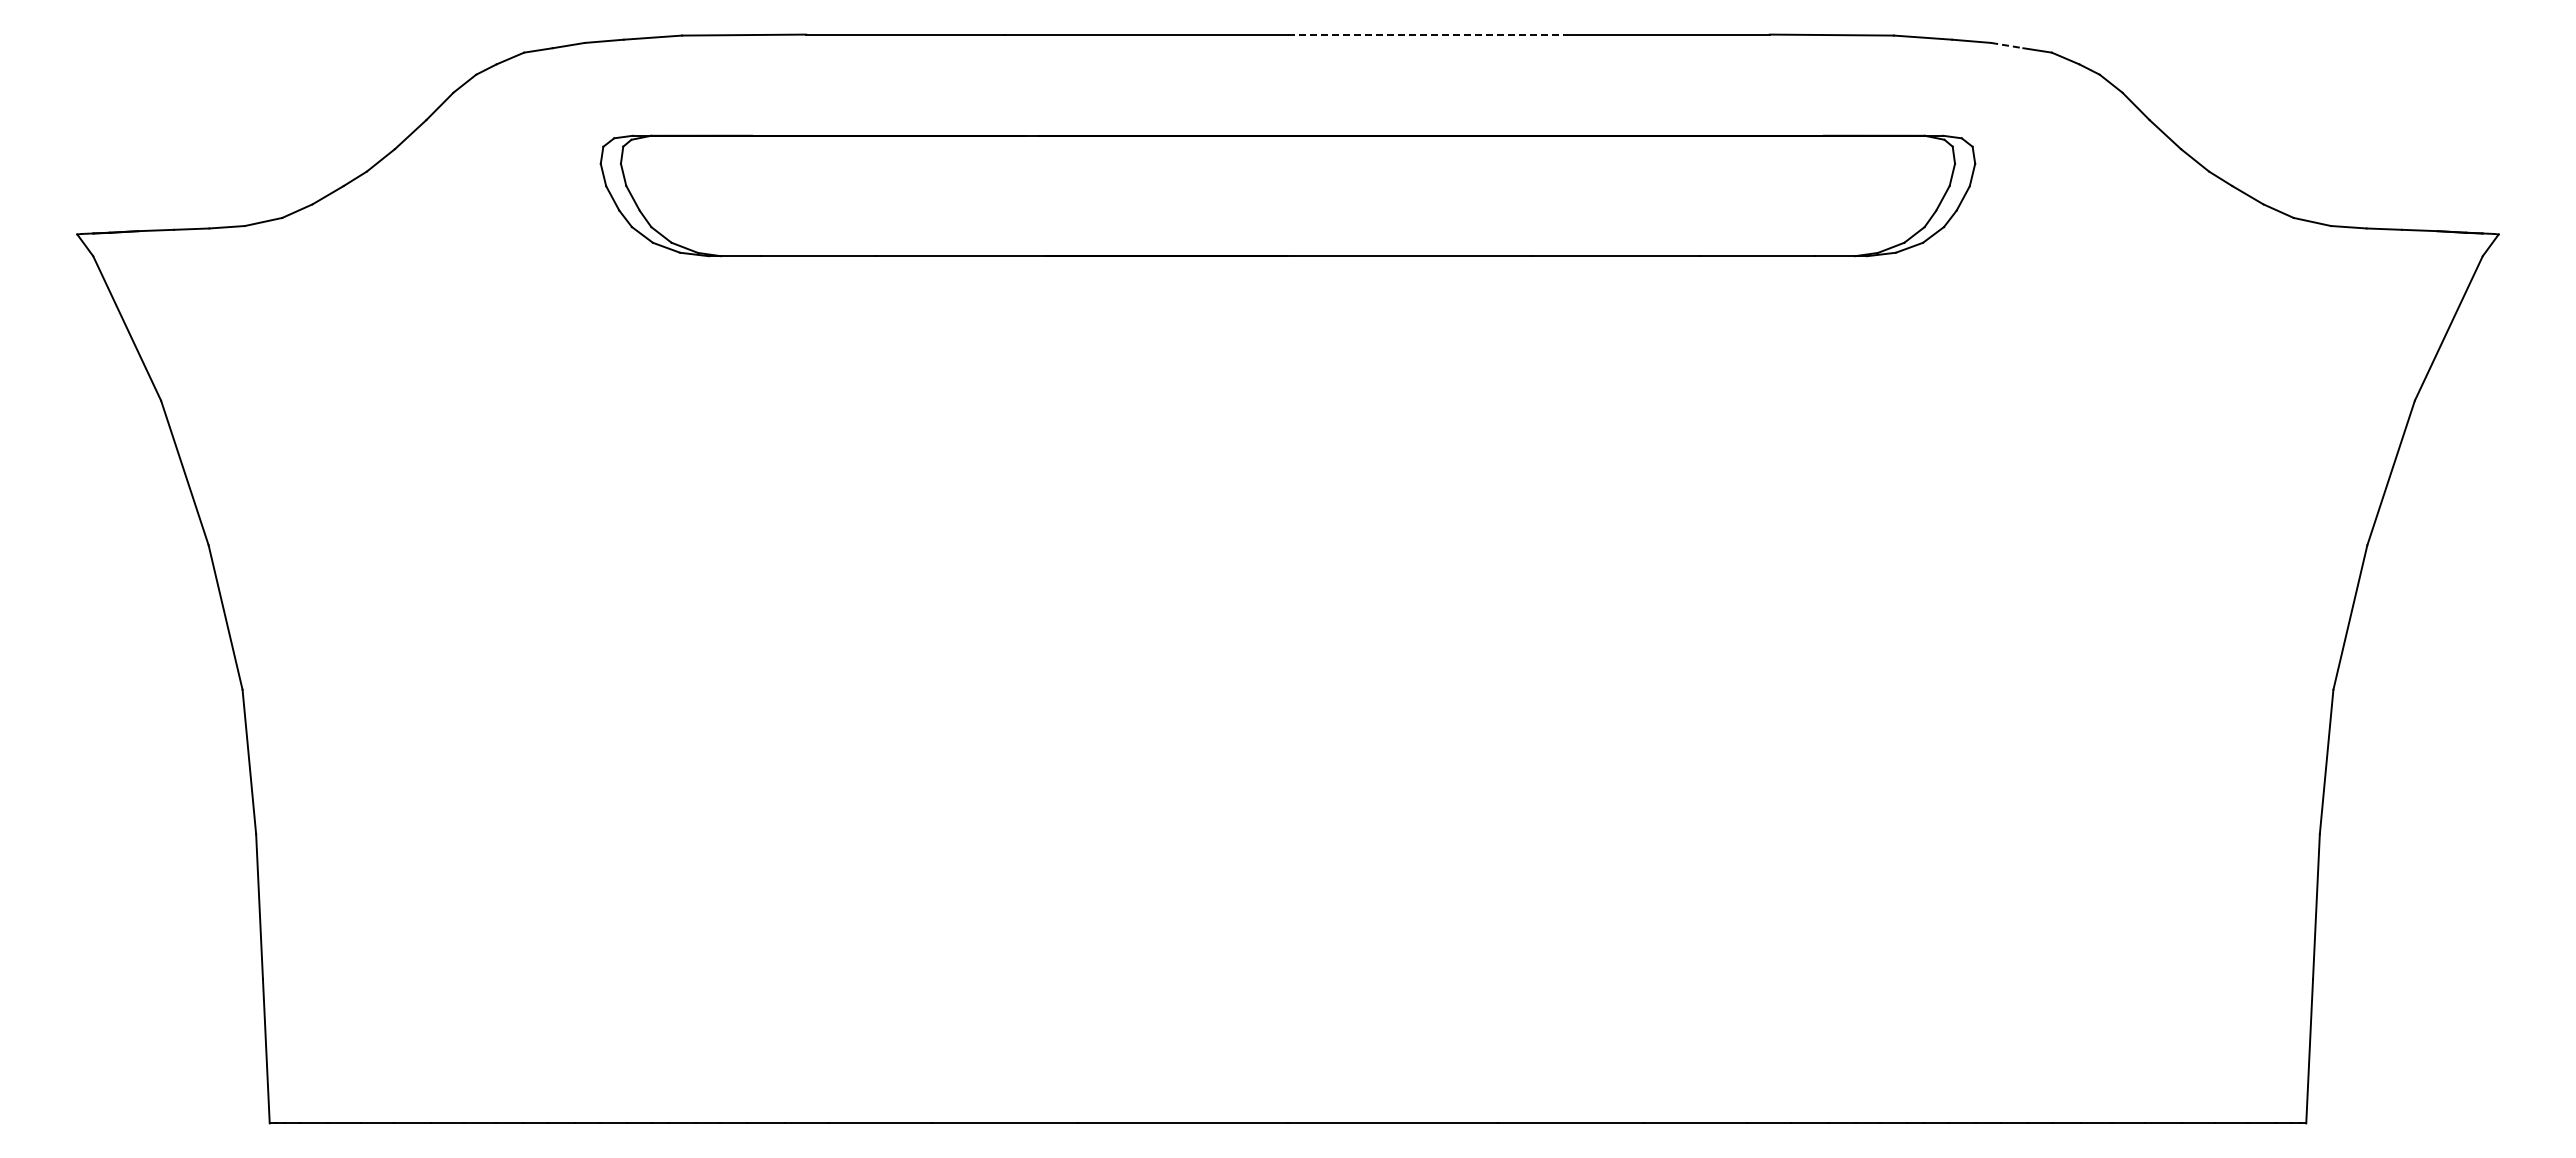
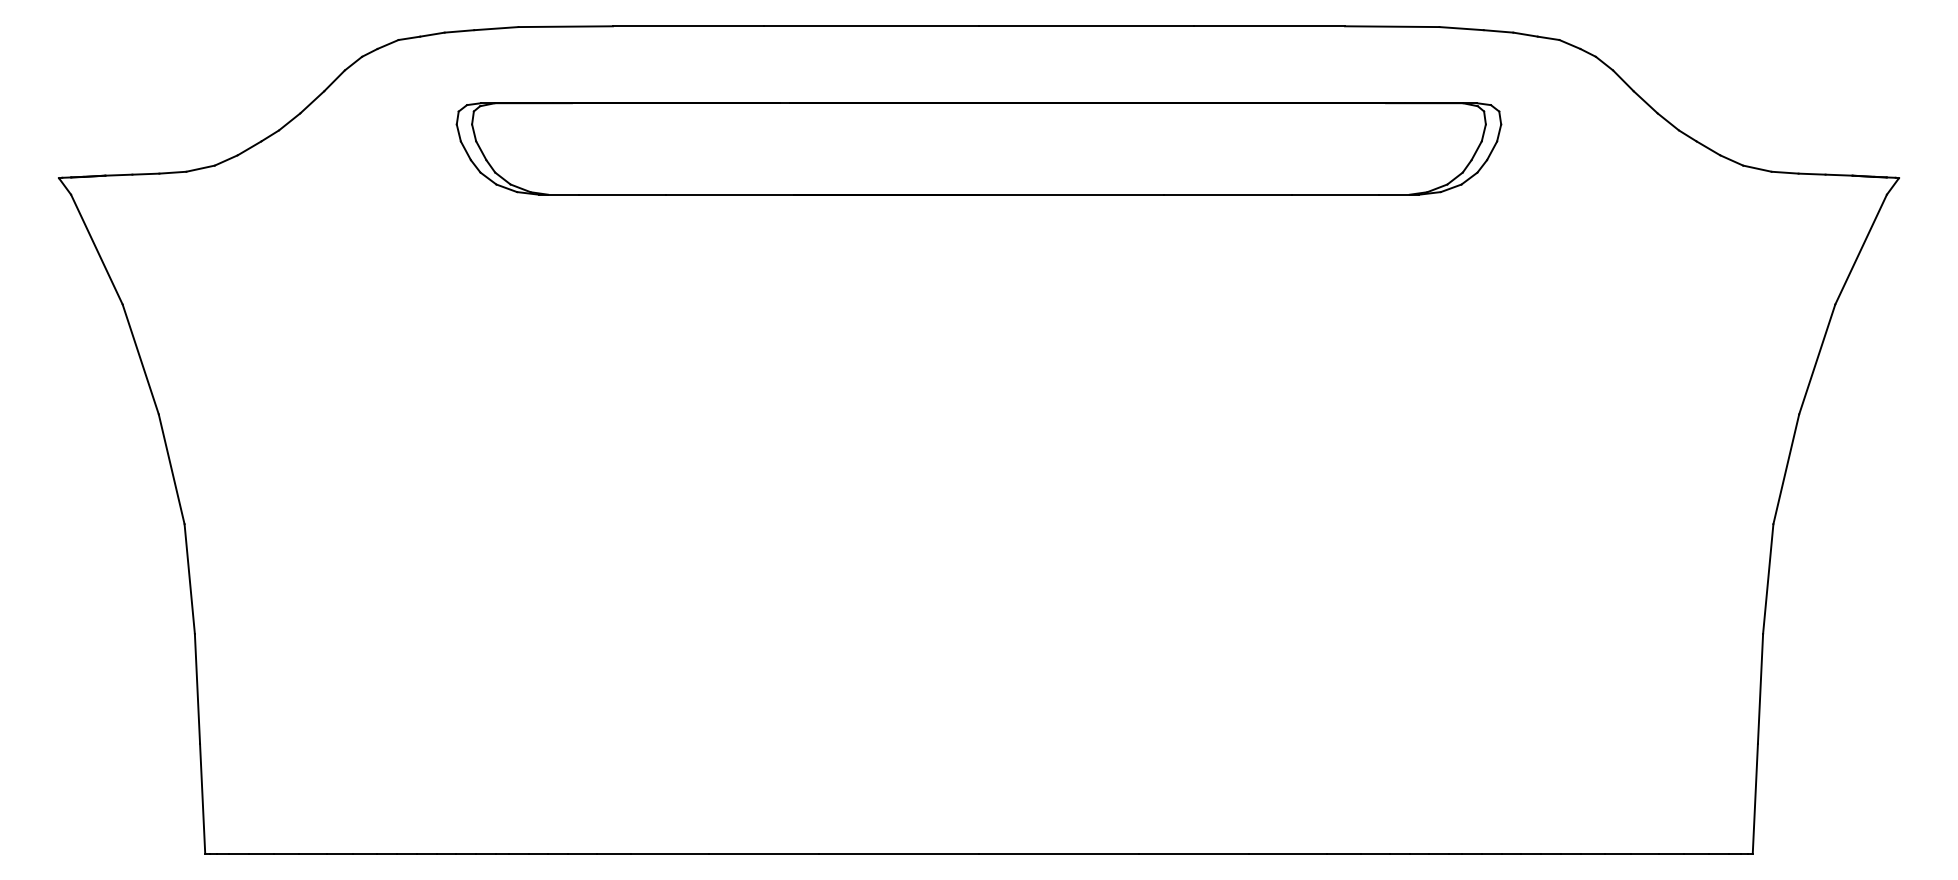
line: (1429, 34) -> (1086, 26), dashed -> solid
line: (2007, 45) -> (1525, 34), dashed -> solid

